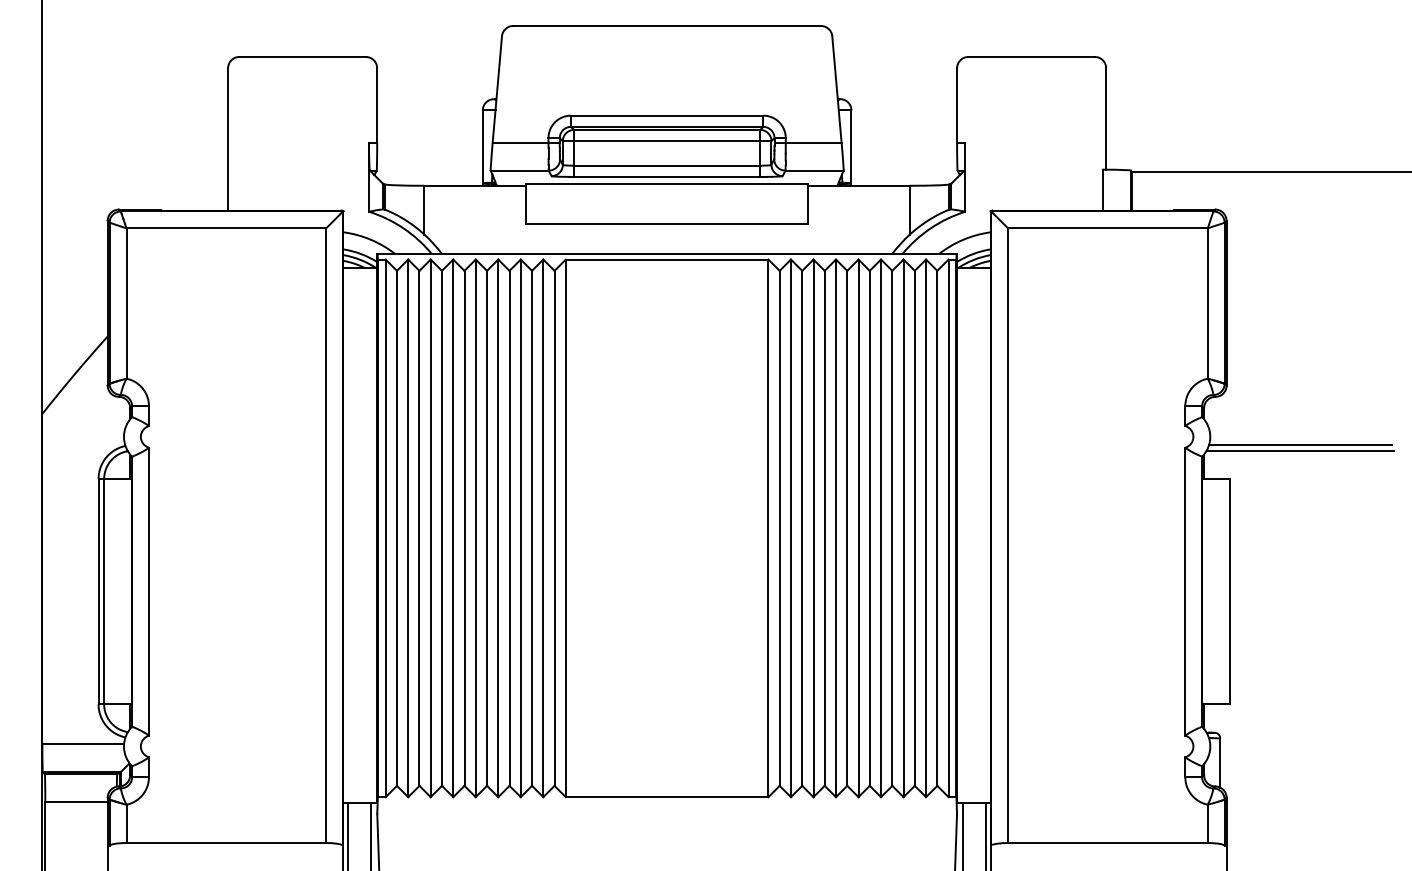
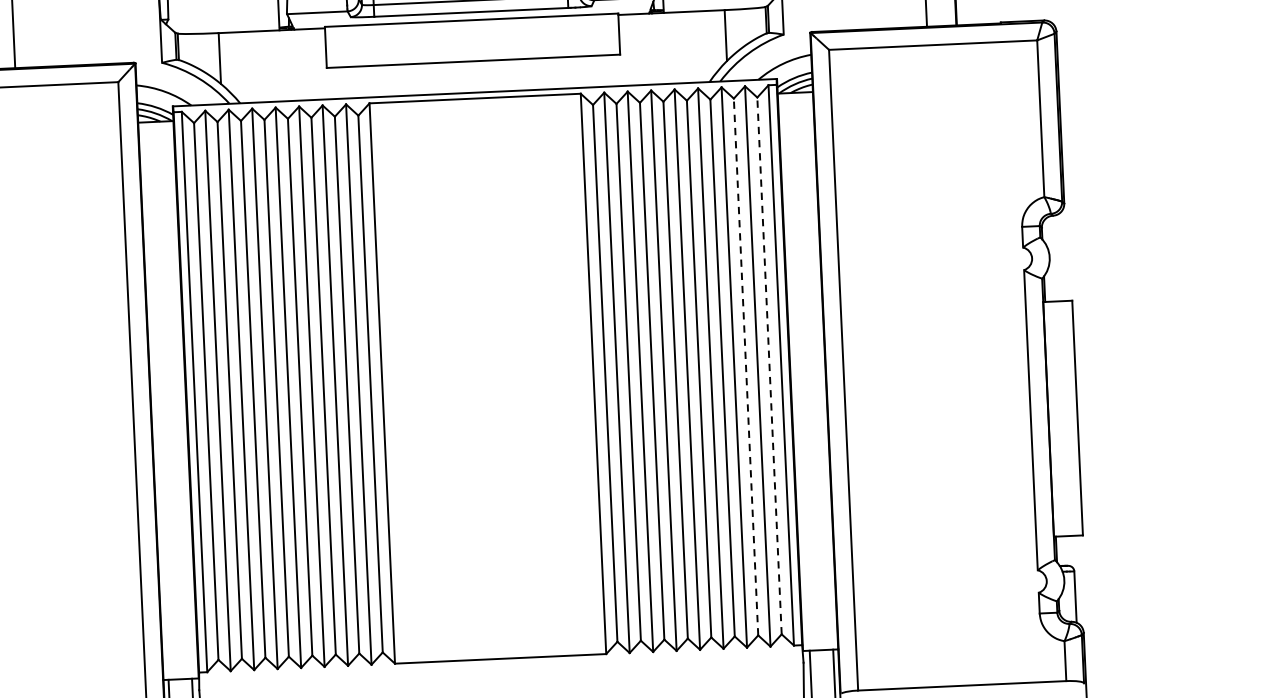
line: (1300, 445) -> (1144, 262), removed
line: (1300, 450) -> (1144, 267), removed
line: (914, 528) -> (745, 367), solid -> dashed
line: (937, 528) -> (769, 366), solid -> dashed

